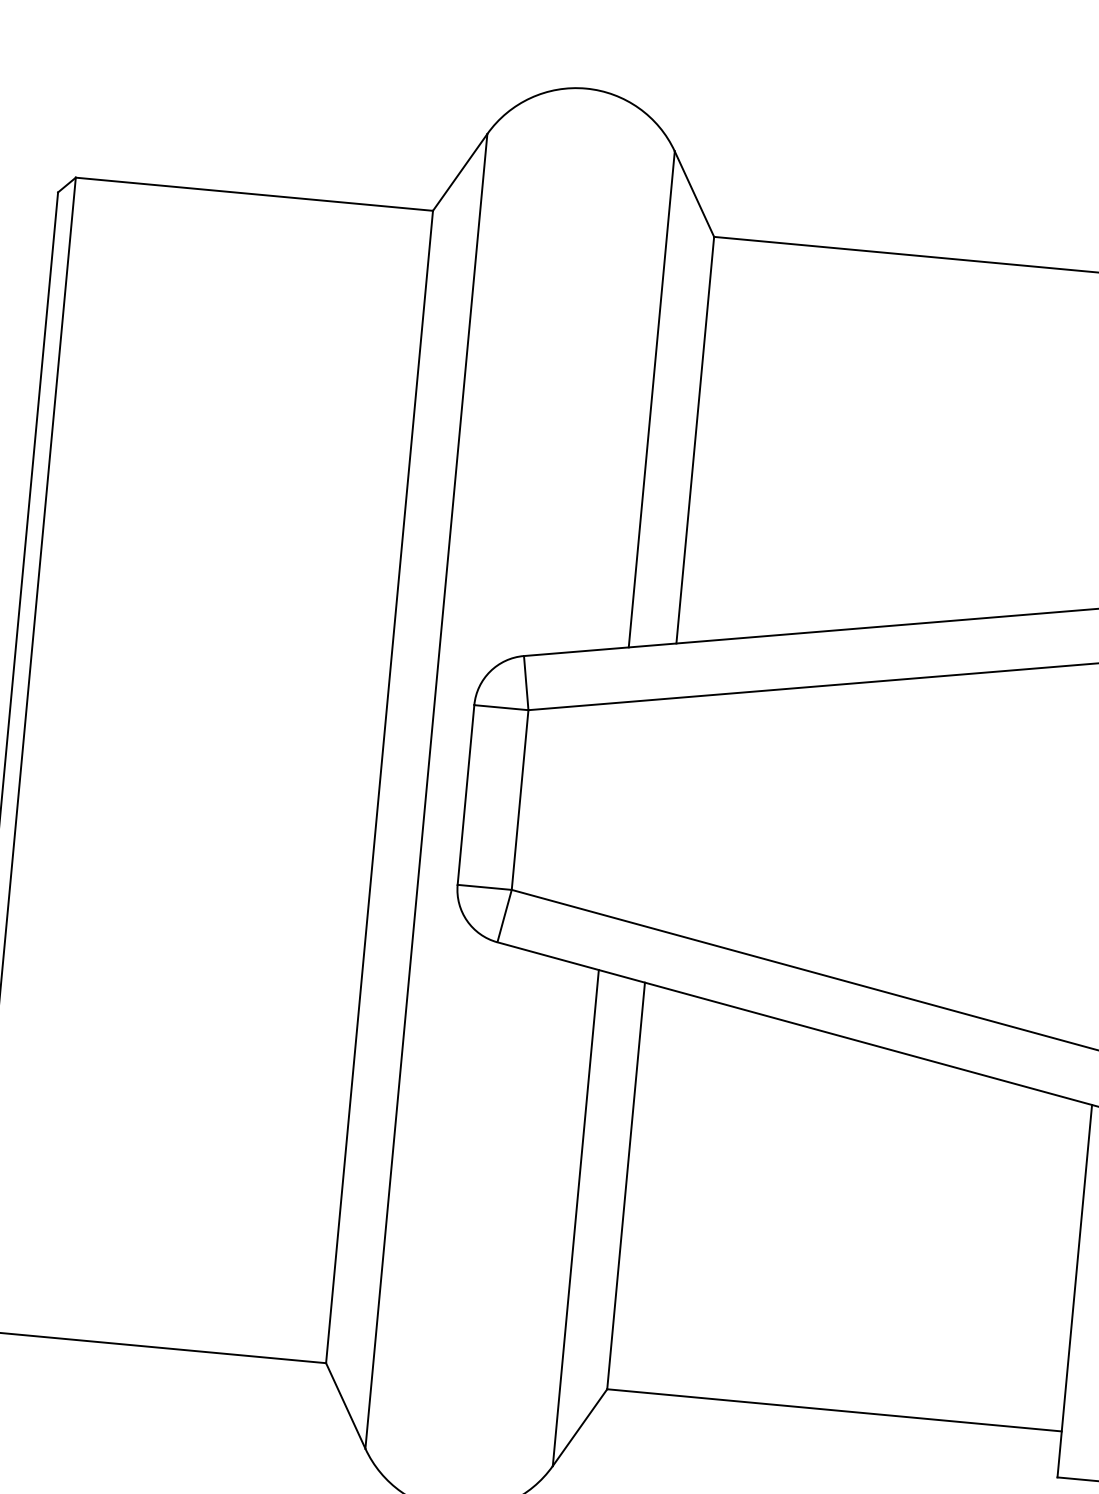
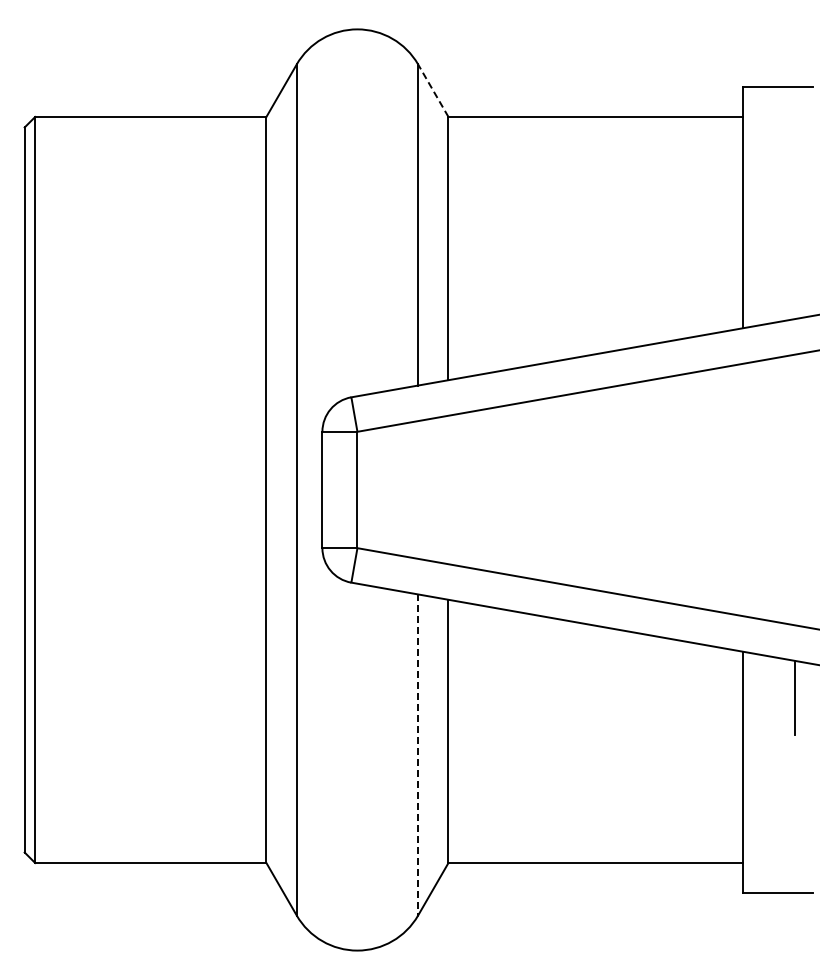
line: (694, 193) -> (433, 90), solid -> dashed
line: (576, 1218) -> (418, 755), solid -> dashed

